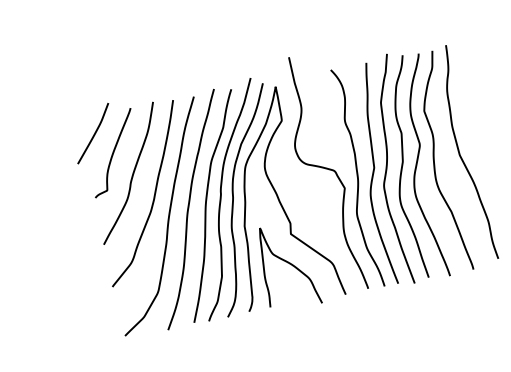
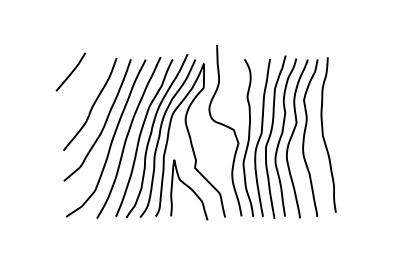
curve: (112, 153) -> (81, 88), removed

